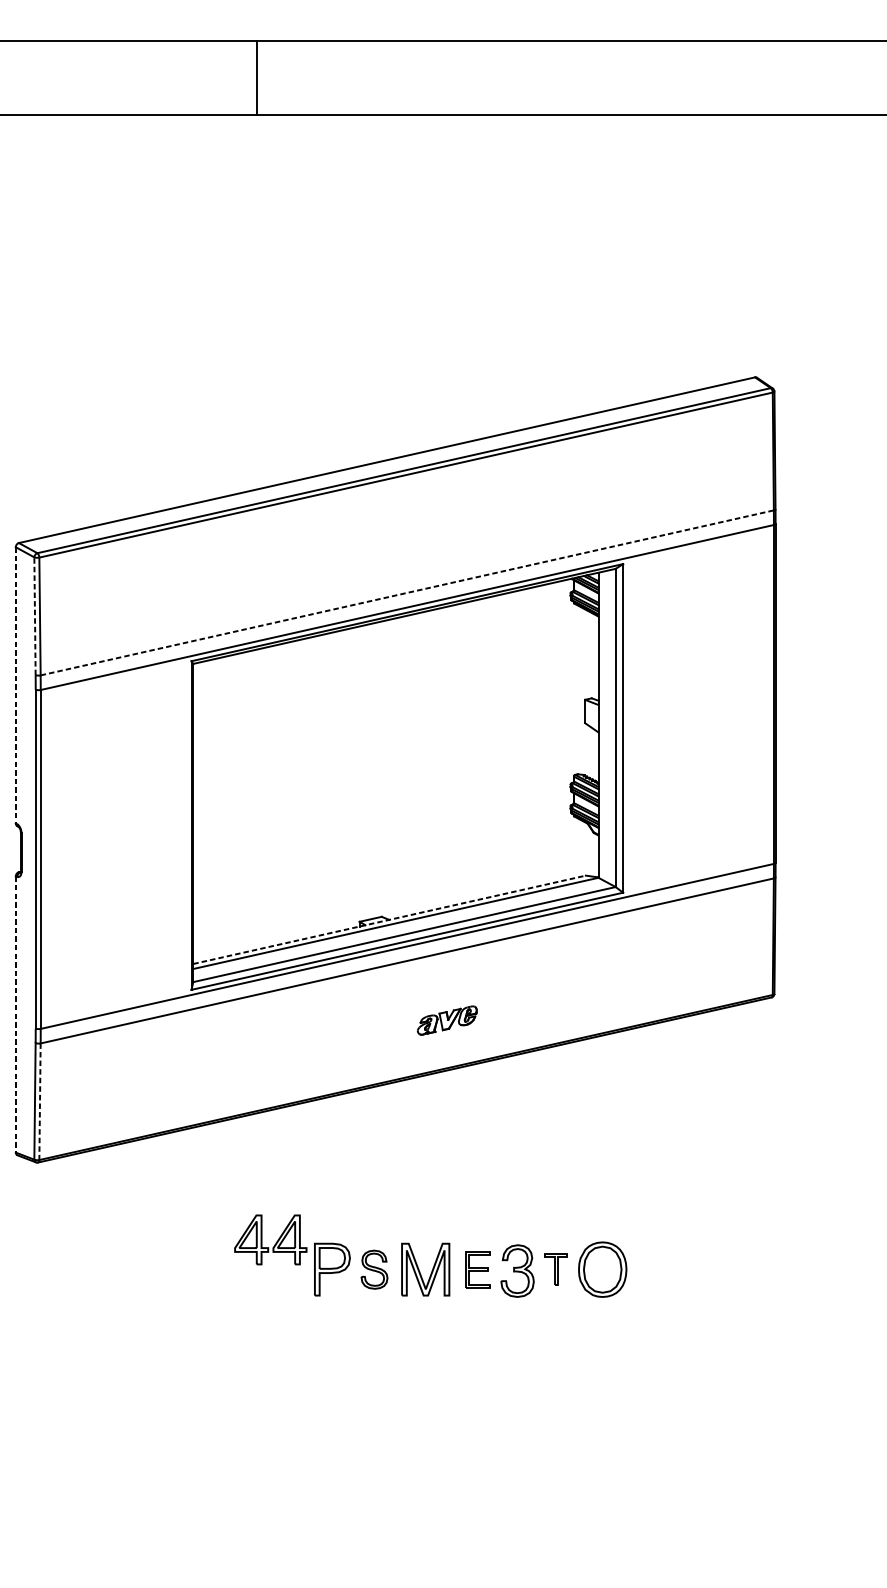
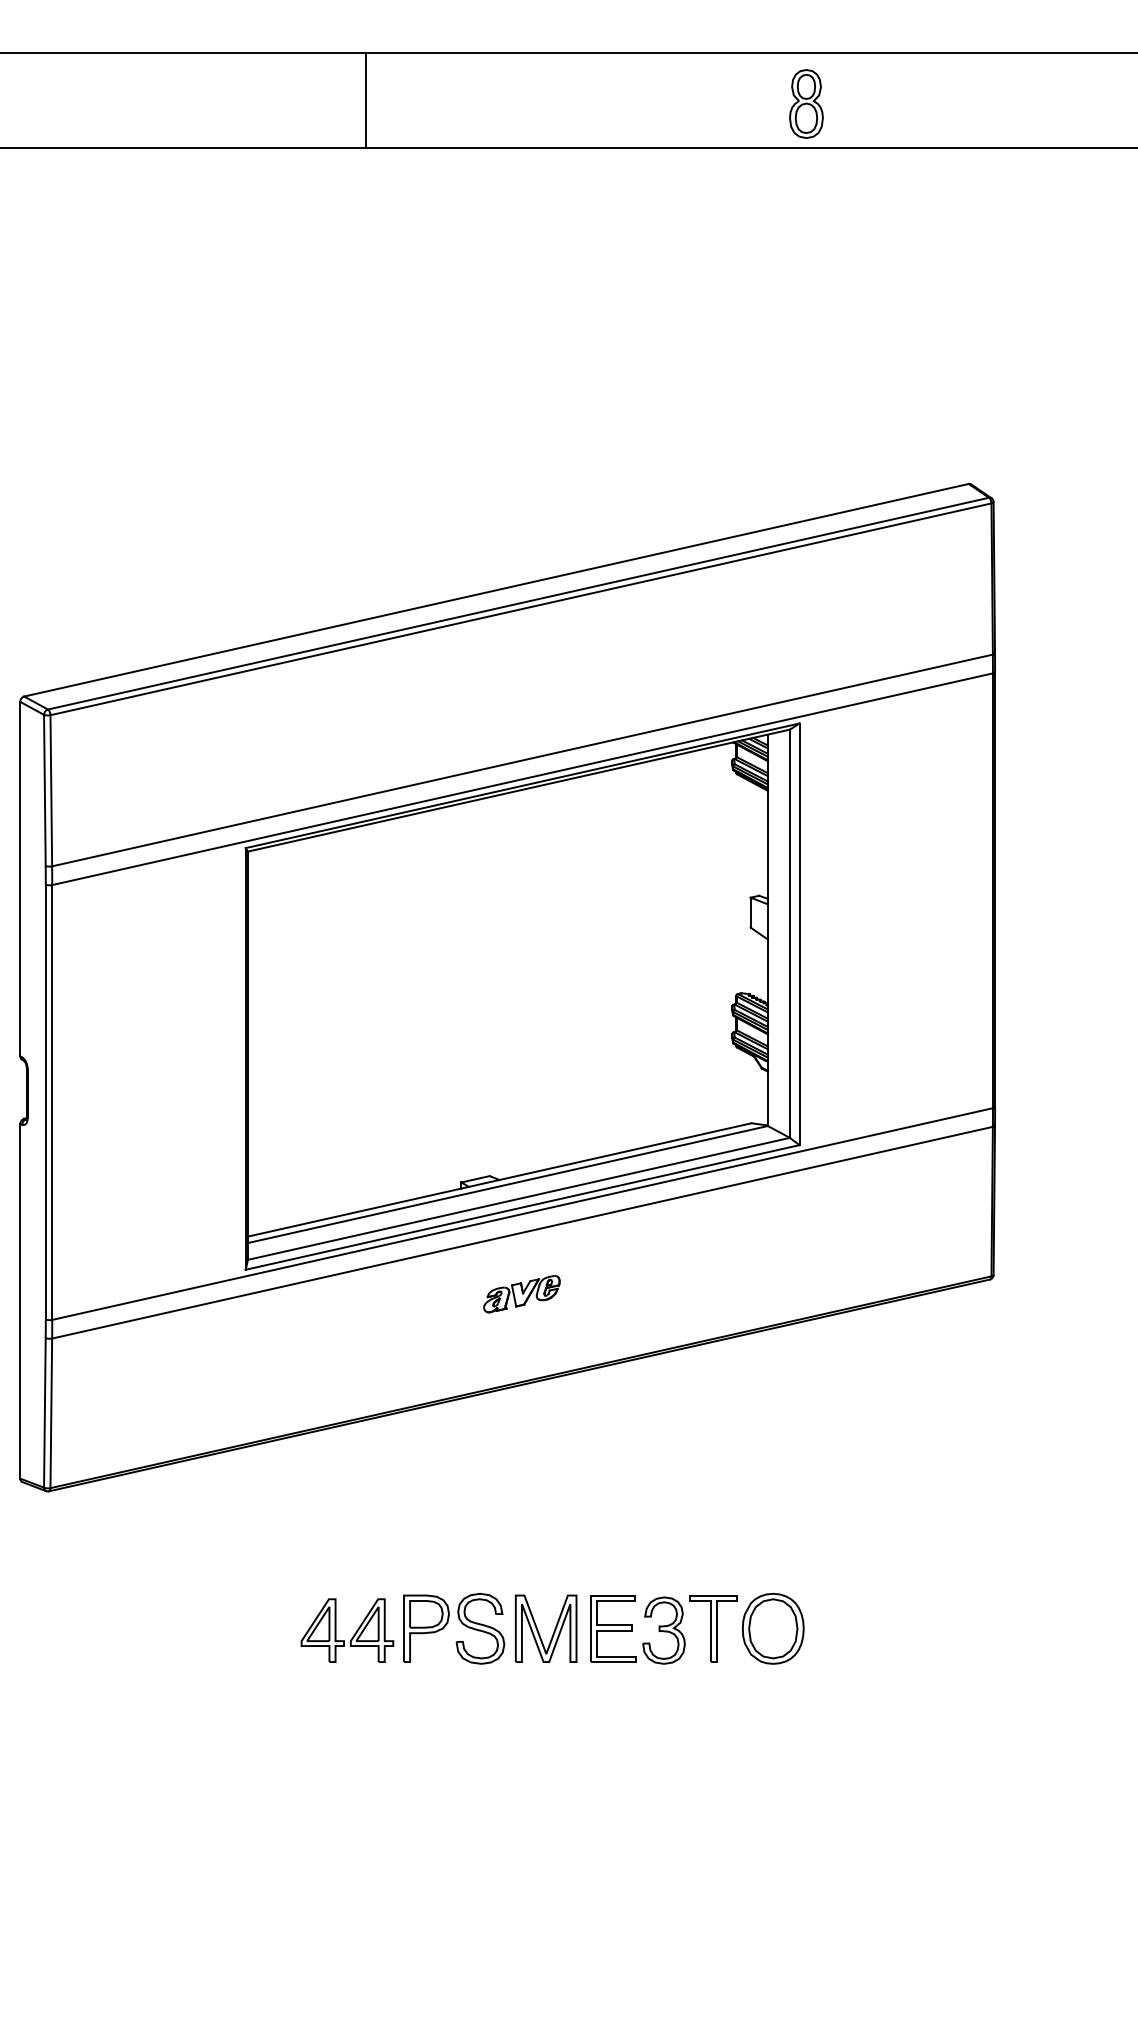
line: (256, 77) -> (366, 99), moved
part: (628, 80) -> (806, 103), added
line: (408, 592) -> (523, 760), dashed -> solid
line: (34, 616) -> (44, 790), dashed -> solid
line: (15, 685) -> (20, 879), dashed -> solid
line: (390, 919) -> (500, 1179), dashed -> solid
line: (15, 1014) -> (20, 1301), dashed -> solid
part: (447, 1020) -> (521, 1294), moved
line: (40, 1101) -> (51, 1413), dashed -> solid
part: (276, 1242) -> (354, 1633), moved
part: (374, 1269) -> (480, 1628), size x1.43
part: (478, 1269) -> (613, 1628), size x1.43
part: (556, 1269) -> (713, 1628), size x1.67

